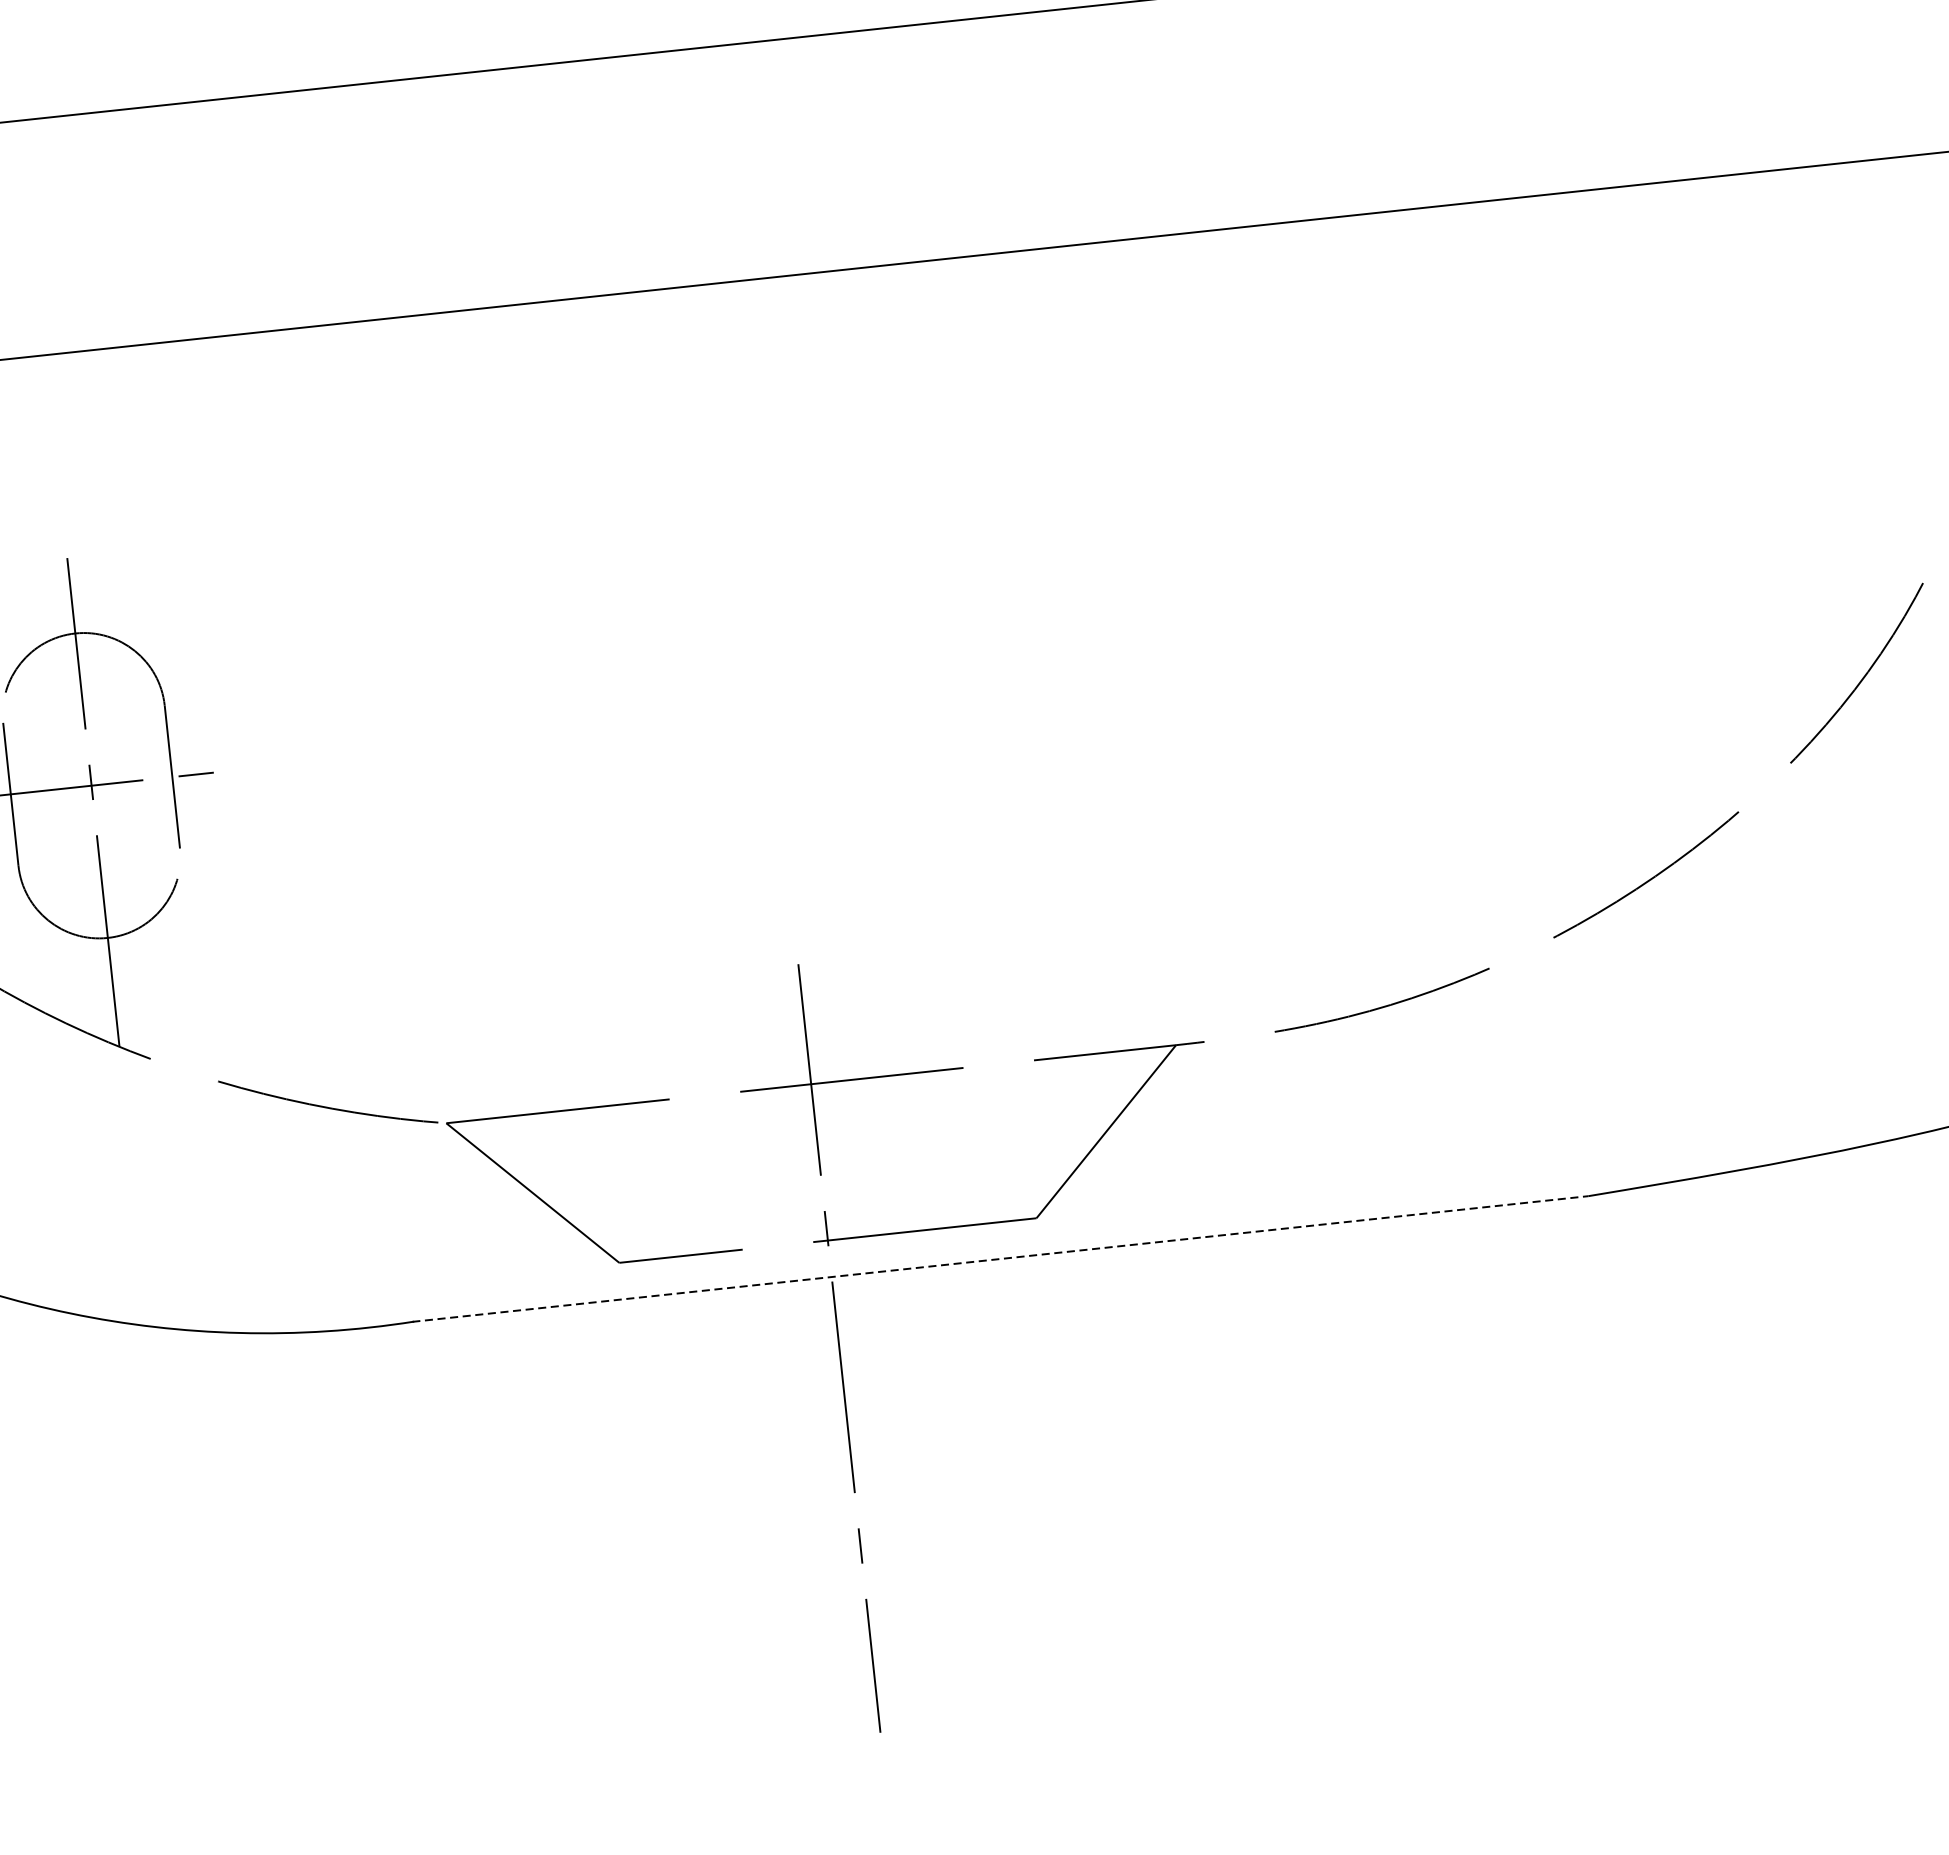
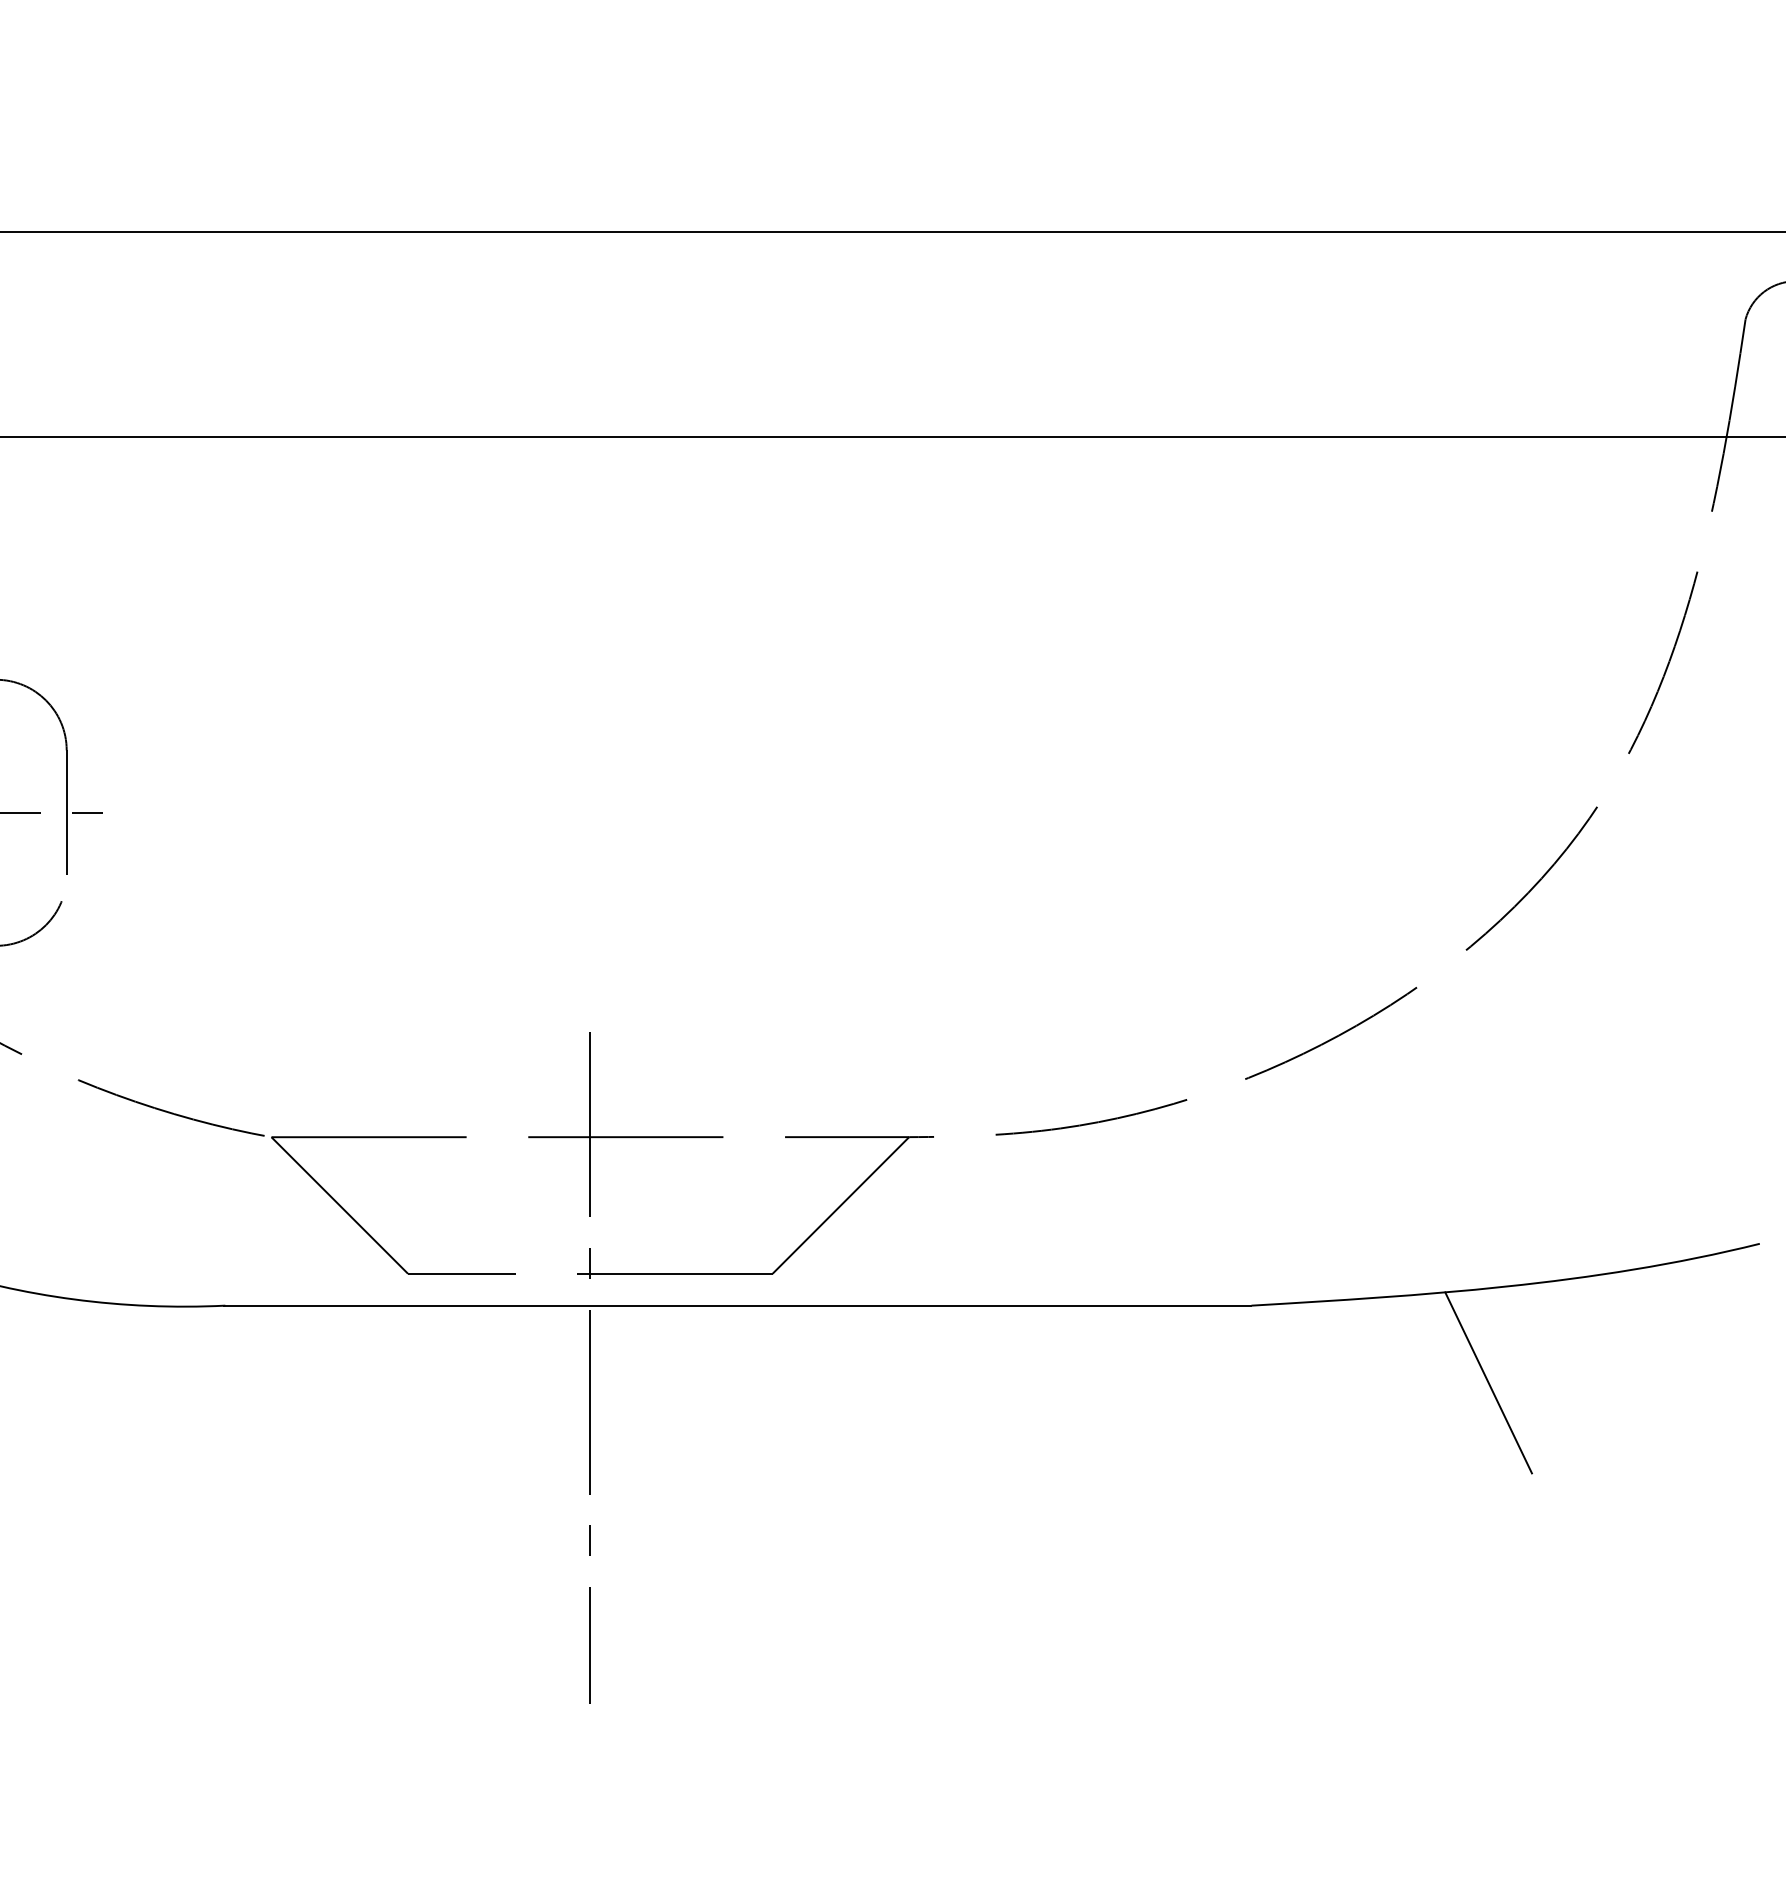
line: (1868, 1255) -> (1488, 1382), added
line: (1000, 1258) -> (737, 1305), dashed -> solid

